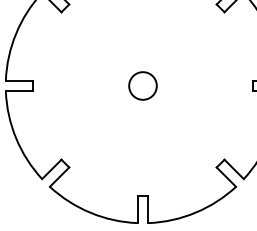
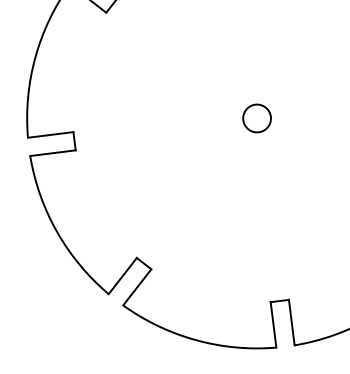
circle: (142, 85) -> (256, 117), size x0.6

